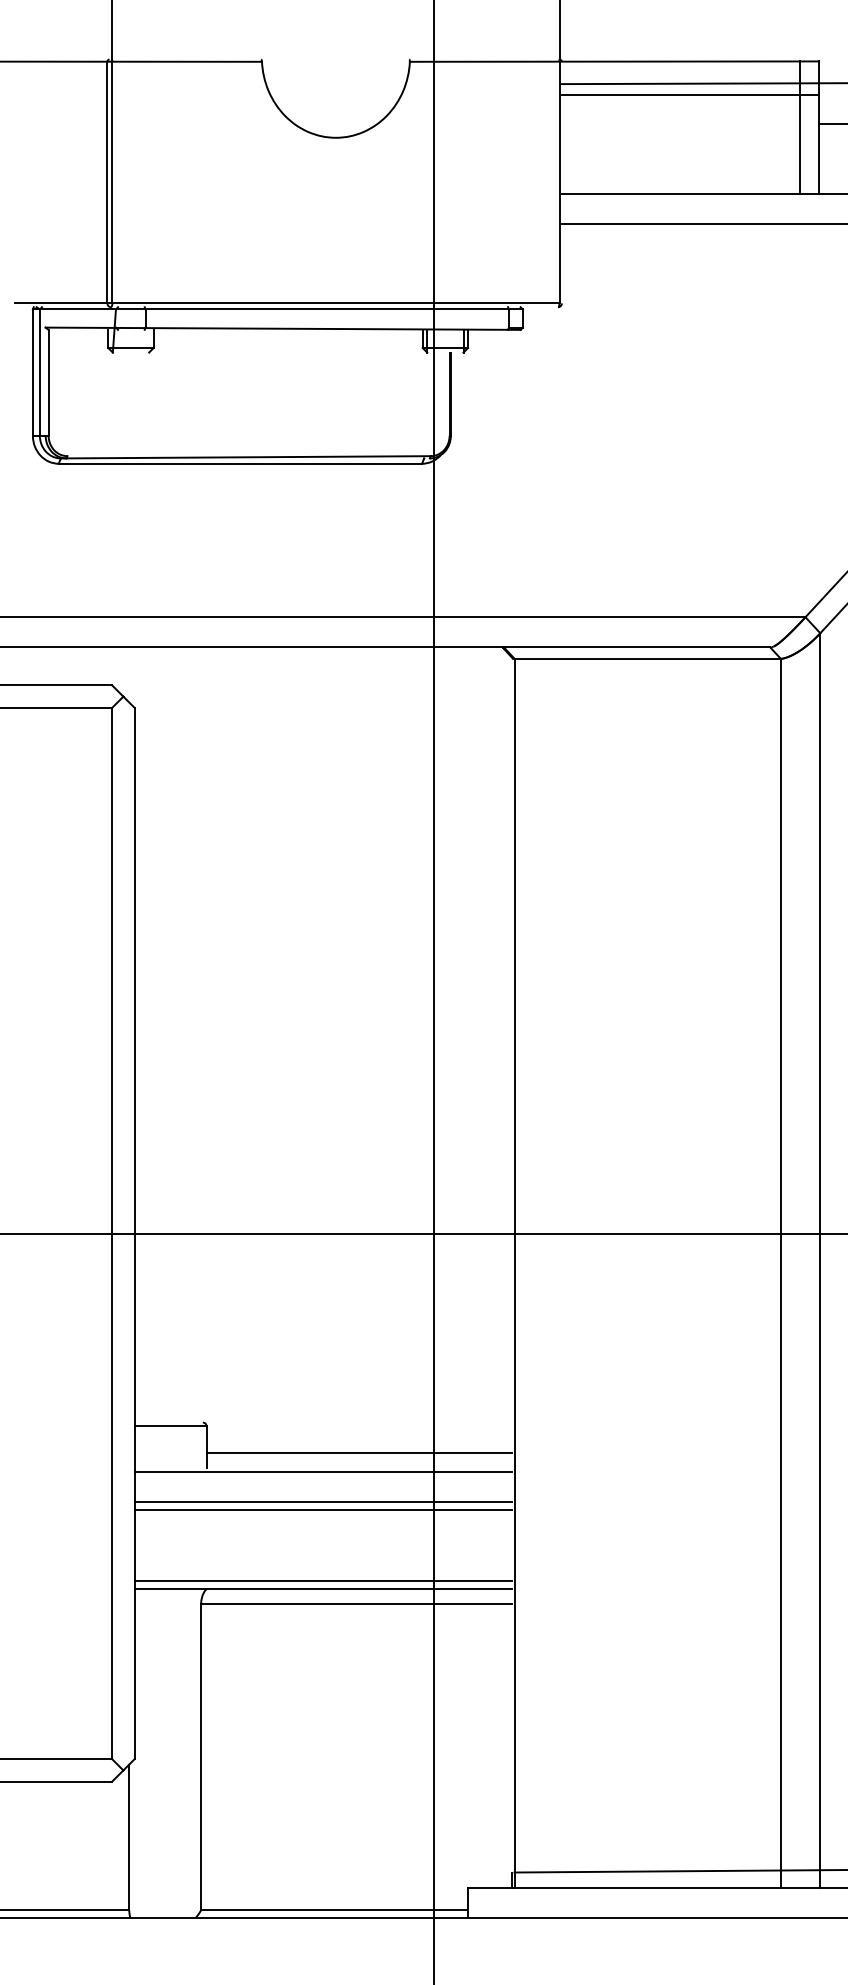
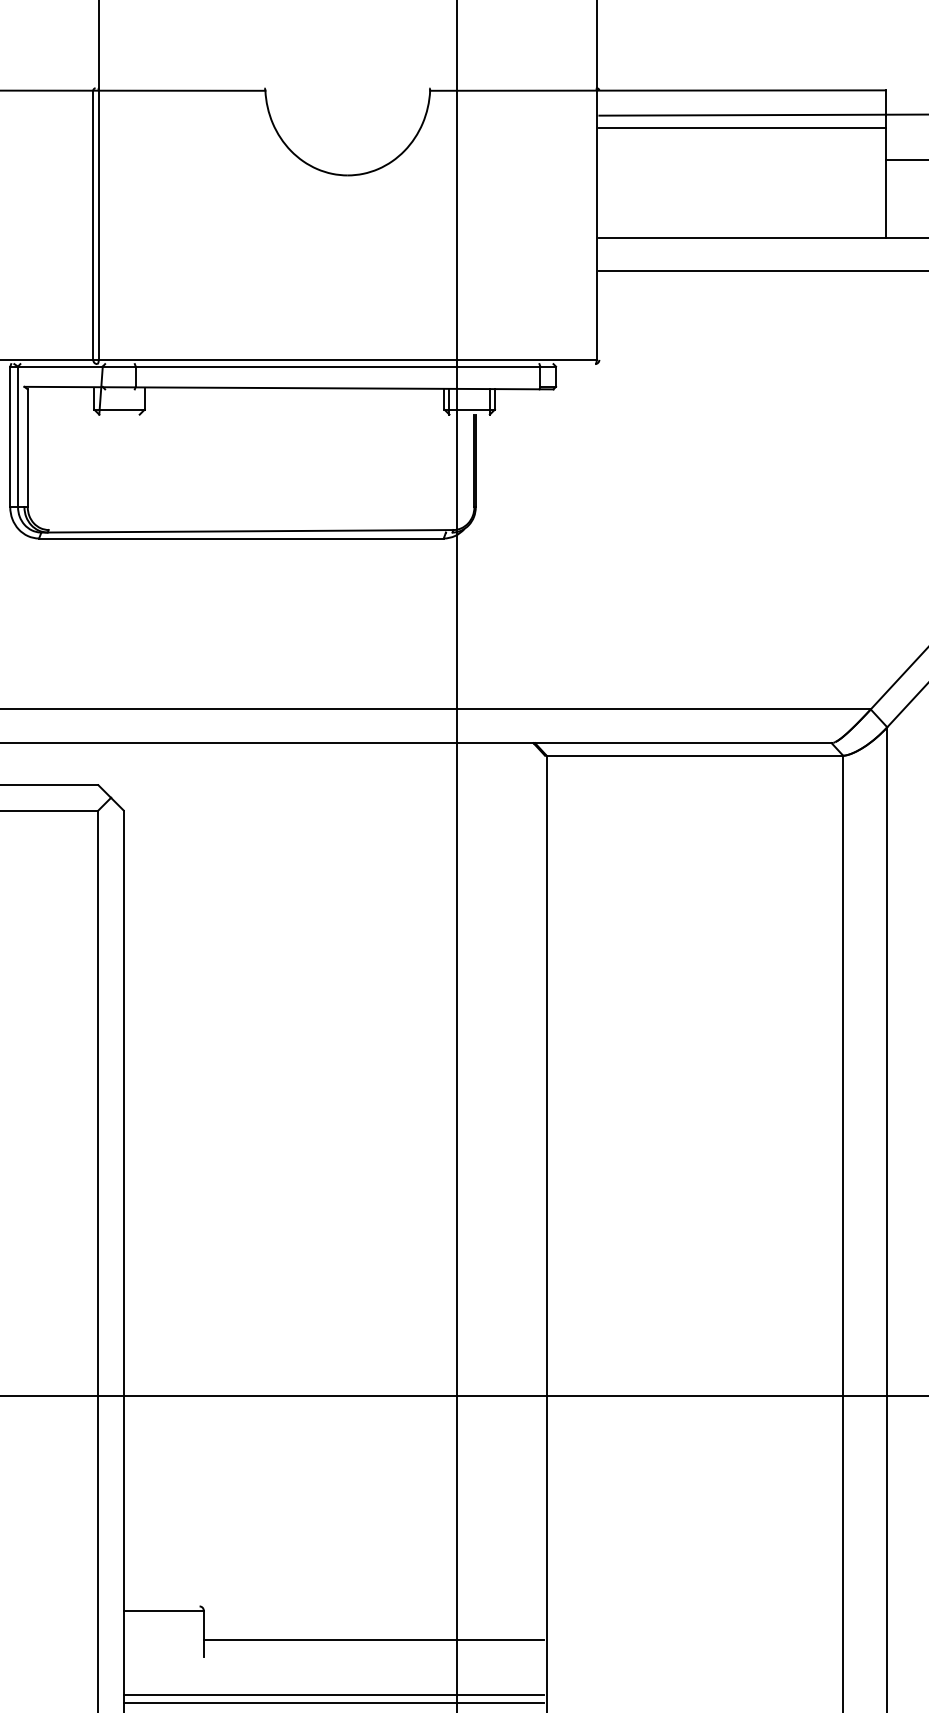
line: (800, 127) -> (865, 163), removed
line: (323, 1471) -> (333, 1660), removed

